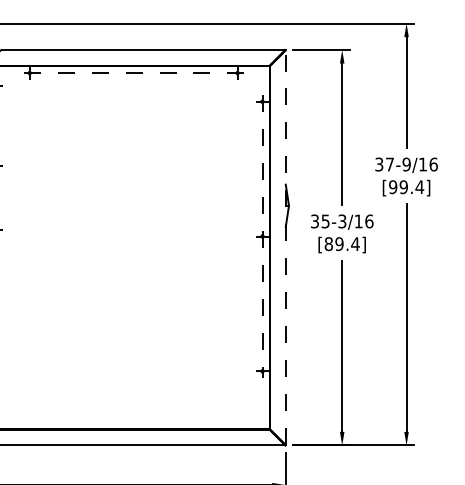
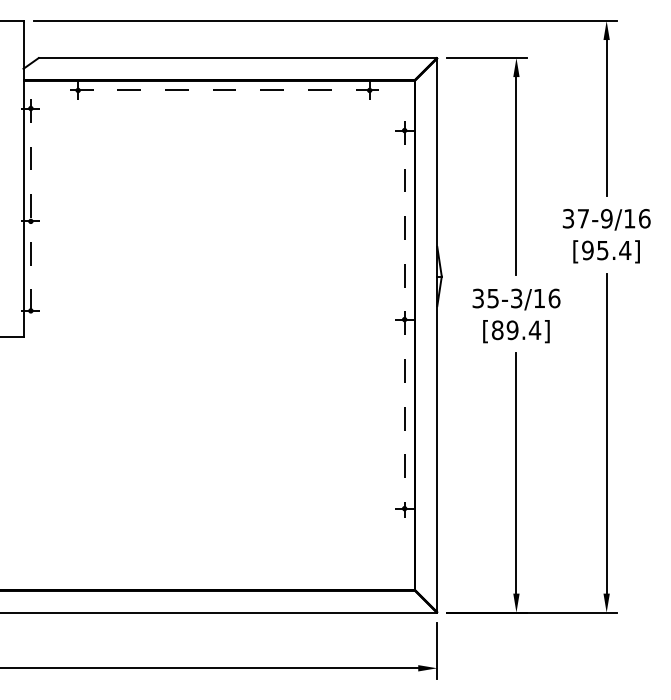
text: (403, 187) -> (602, 250), [99.4] -> [95.4]
line: (285, 247) -> (437, 335), dashed -> solid

